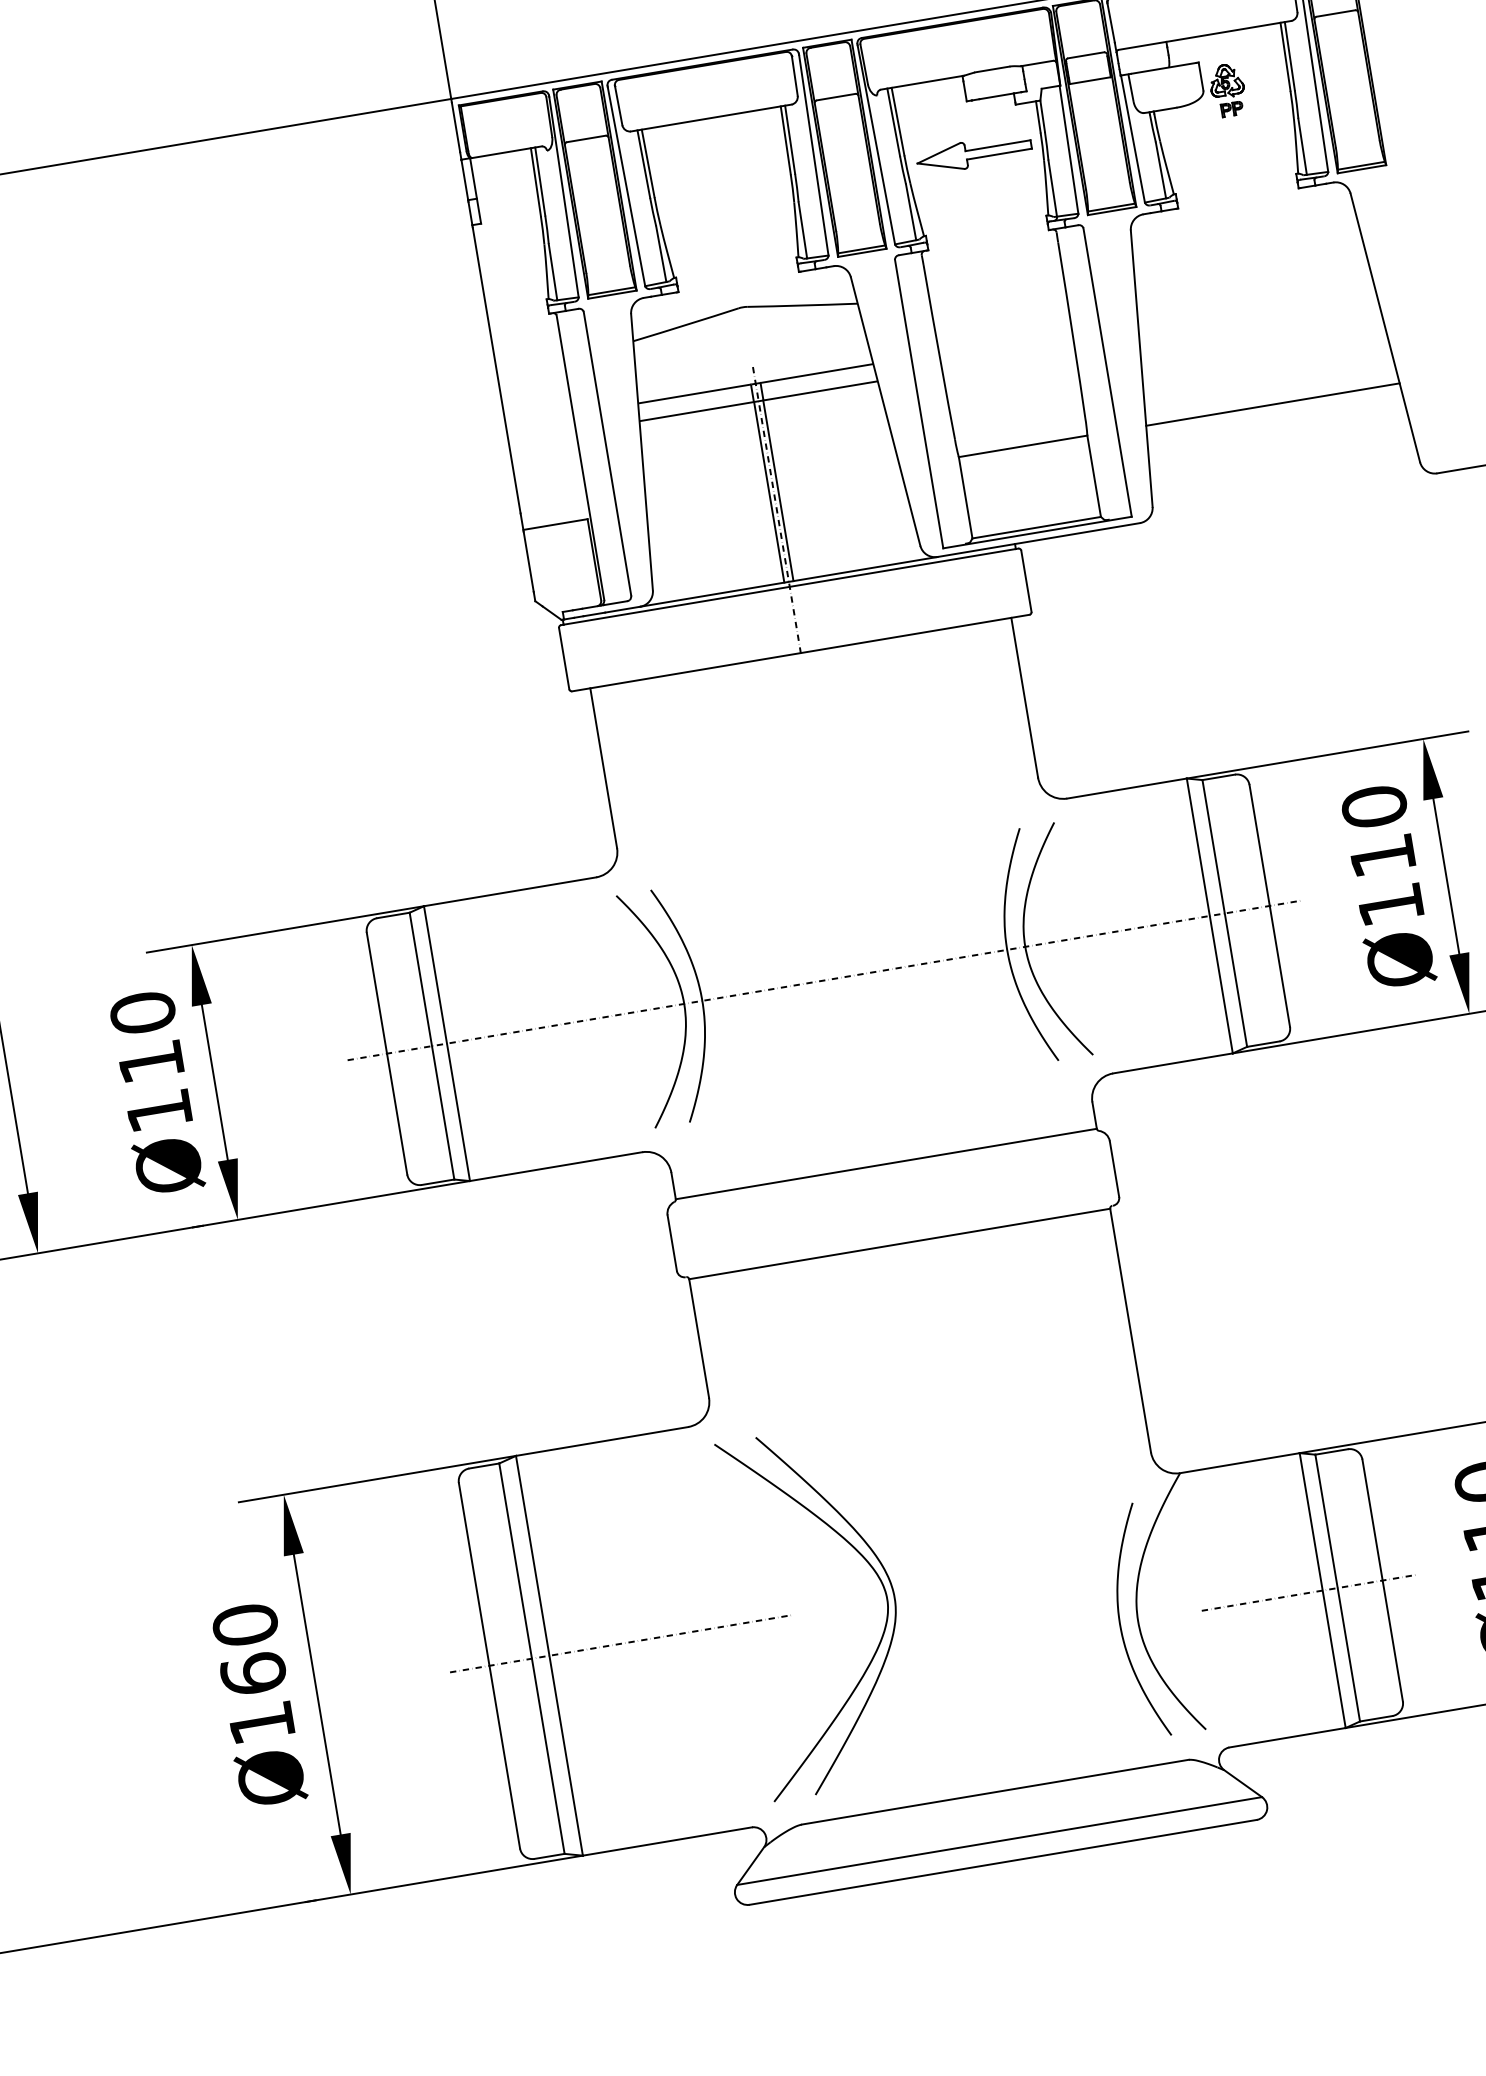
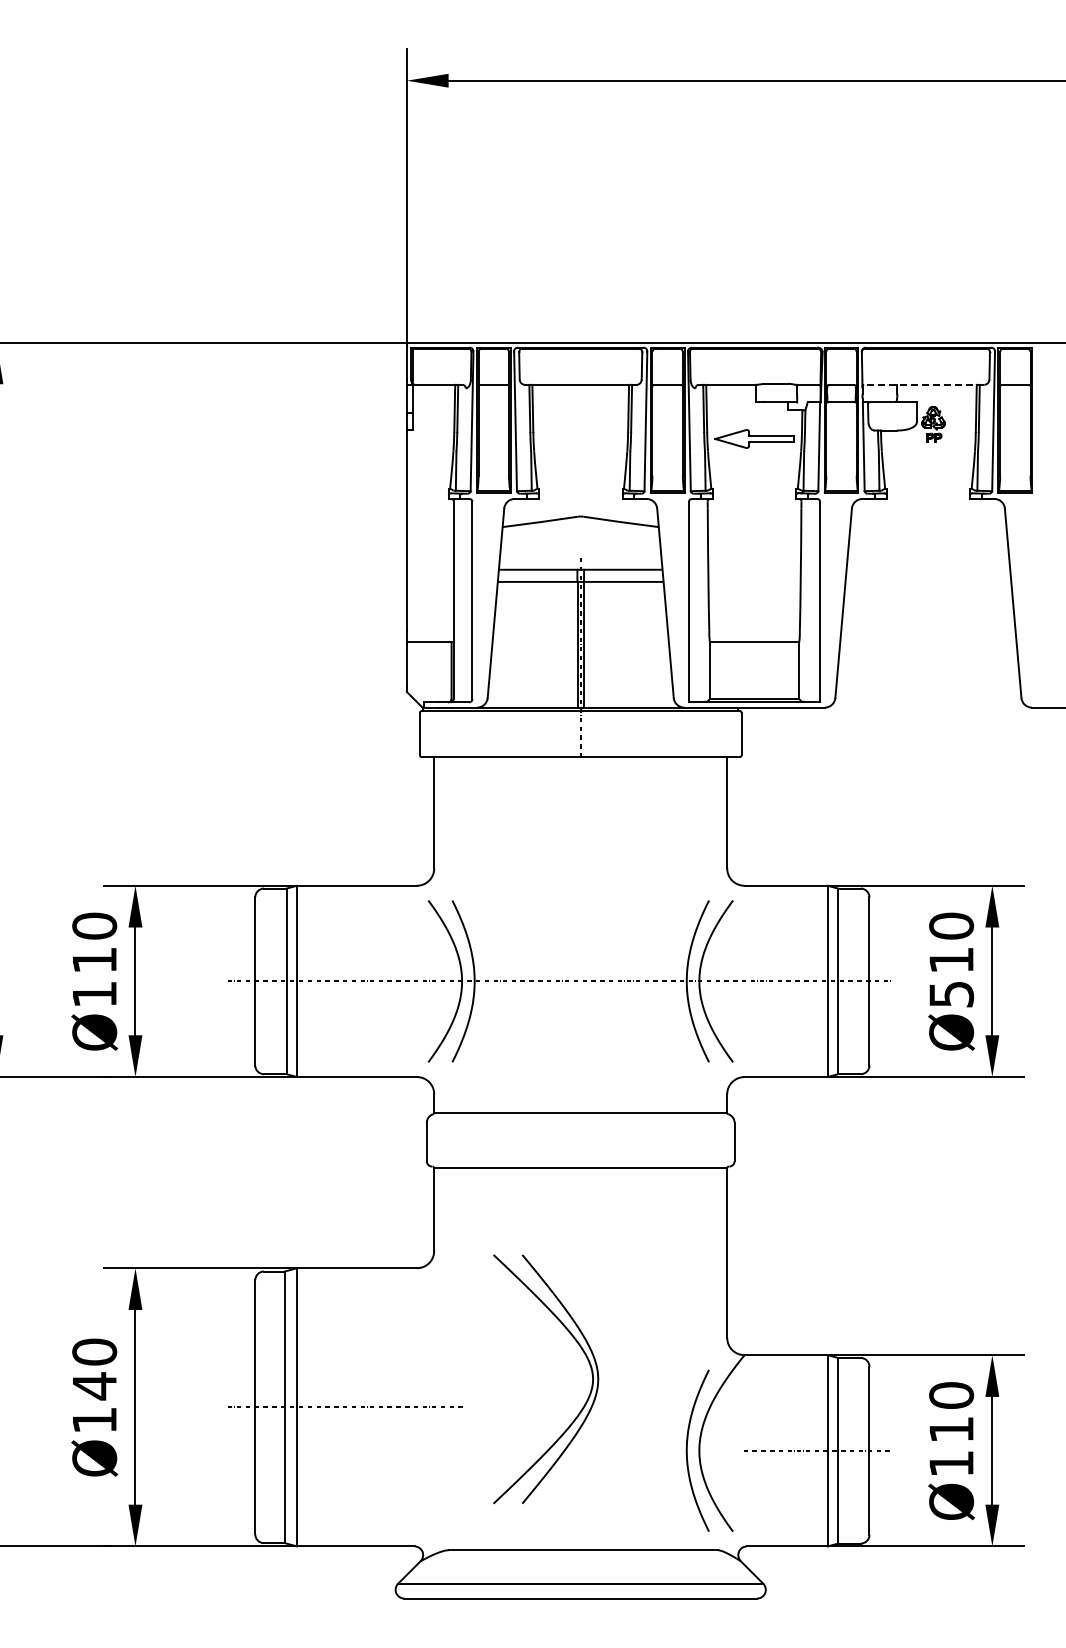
line: (1203, 35) -> (923, 384), solid -> dashed
line: (1273, 404) -> (928, 642), removed
text: (1390, 905) -> (951, 994), Ø110 -> Ø510
part: (885, 1619) -> (589, 1392), moved
text: (253, 1674) -> (94, 1386), Ø160 -> Ø140

